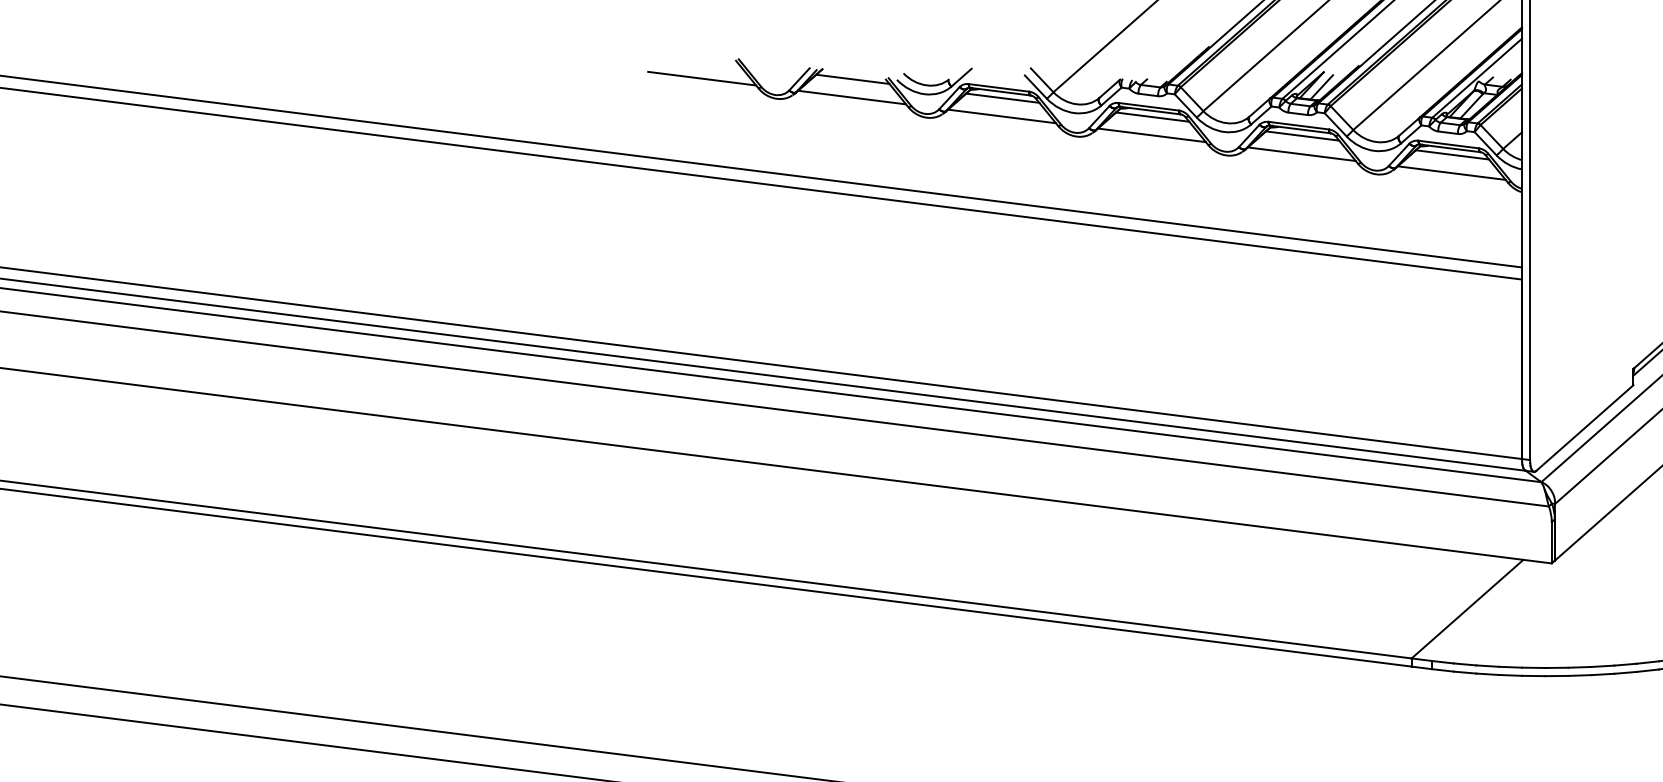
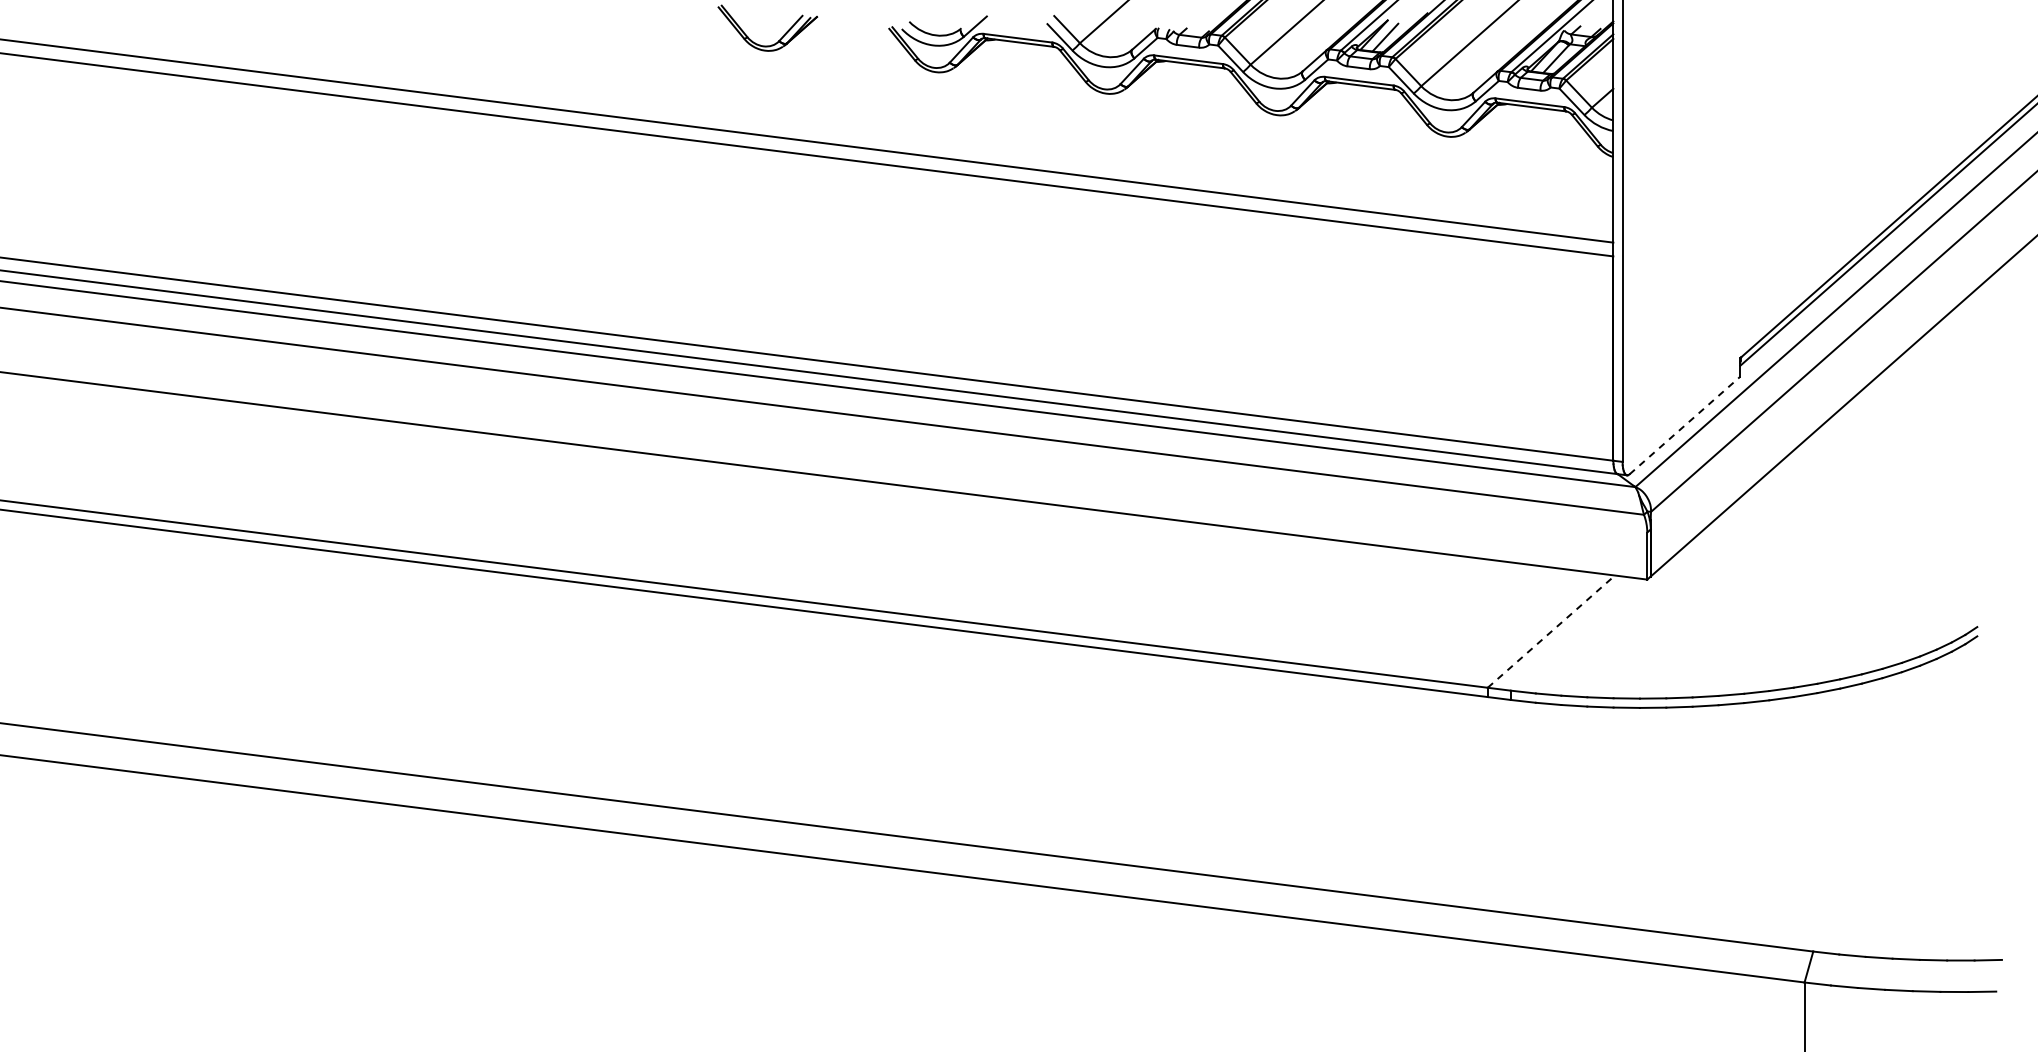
line: (701, 78) -> (679, 27), removed
line: (852, 79) -> (851, 28), removed
line: (851, 97) -> (850, 49), removed
line: (1002, 97) -> (1021, 49), removed
line: (1001, 116) -> (1020, 70), removed
line: (1152, 117) -> (1192, 71), removed
line: (1151, 135) -> (1191, 92), removed
line: (1302, 135) -> (1363, 92), removed
line: (1301, 154) -> (1362, 113), removed
line: (1451, 154) -> (1533, 114), removed
line: (1450, 173) -> (1532, 135), removed
line: (1584, 428) -> (1684, 425), solid -> dashed
line: (1467, 609) -> (1551, 631), solid -> dashed

